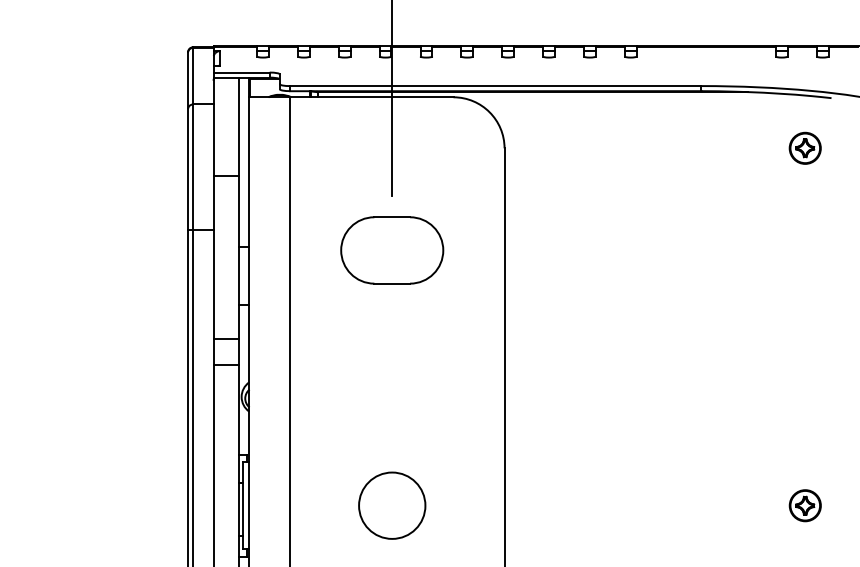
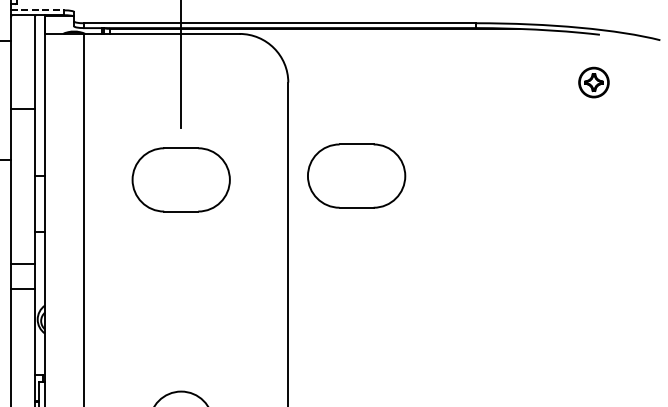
line: (242, 72) -> (38, 10), solid -> dashed
part: (804, 147) -> (593, 81), moved
part: (576, 246) -> (356, 176), added

